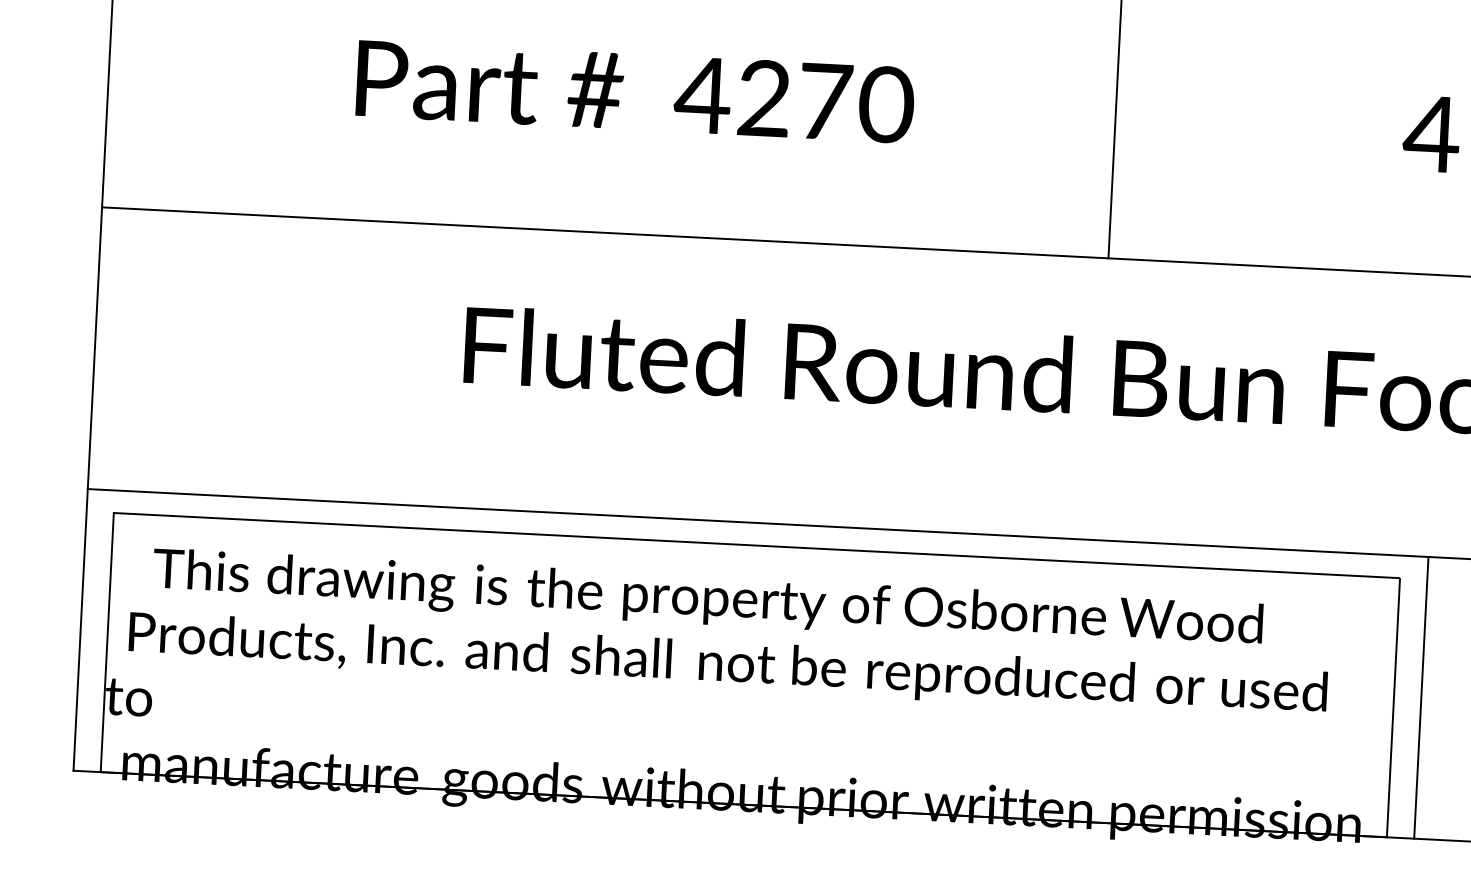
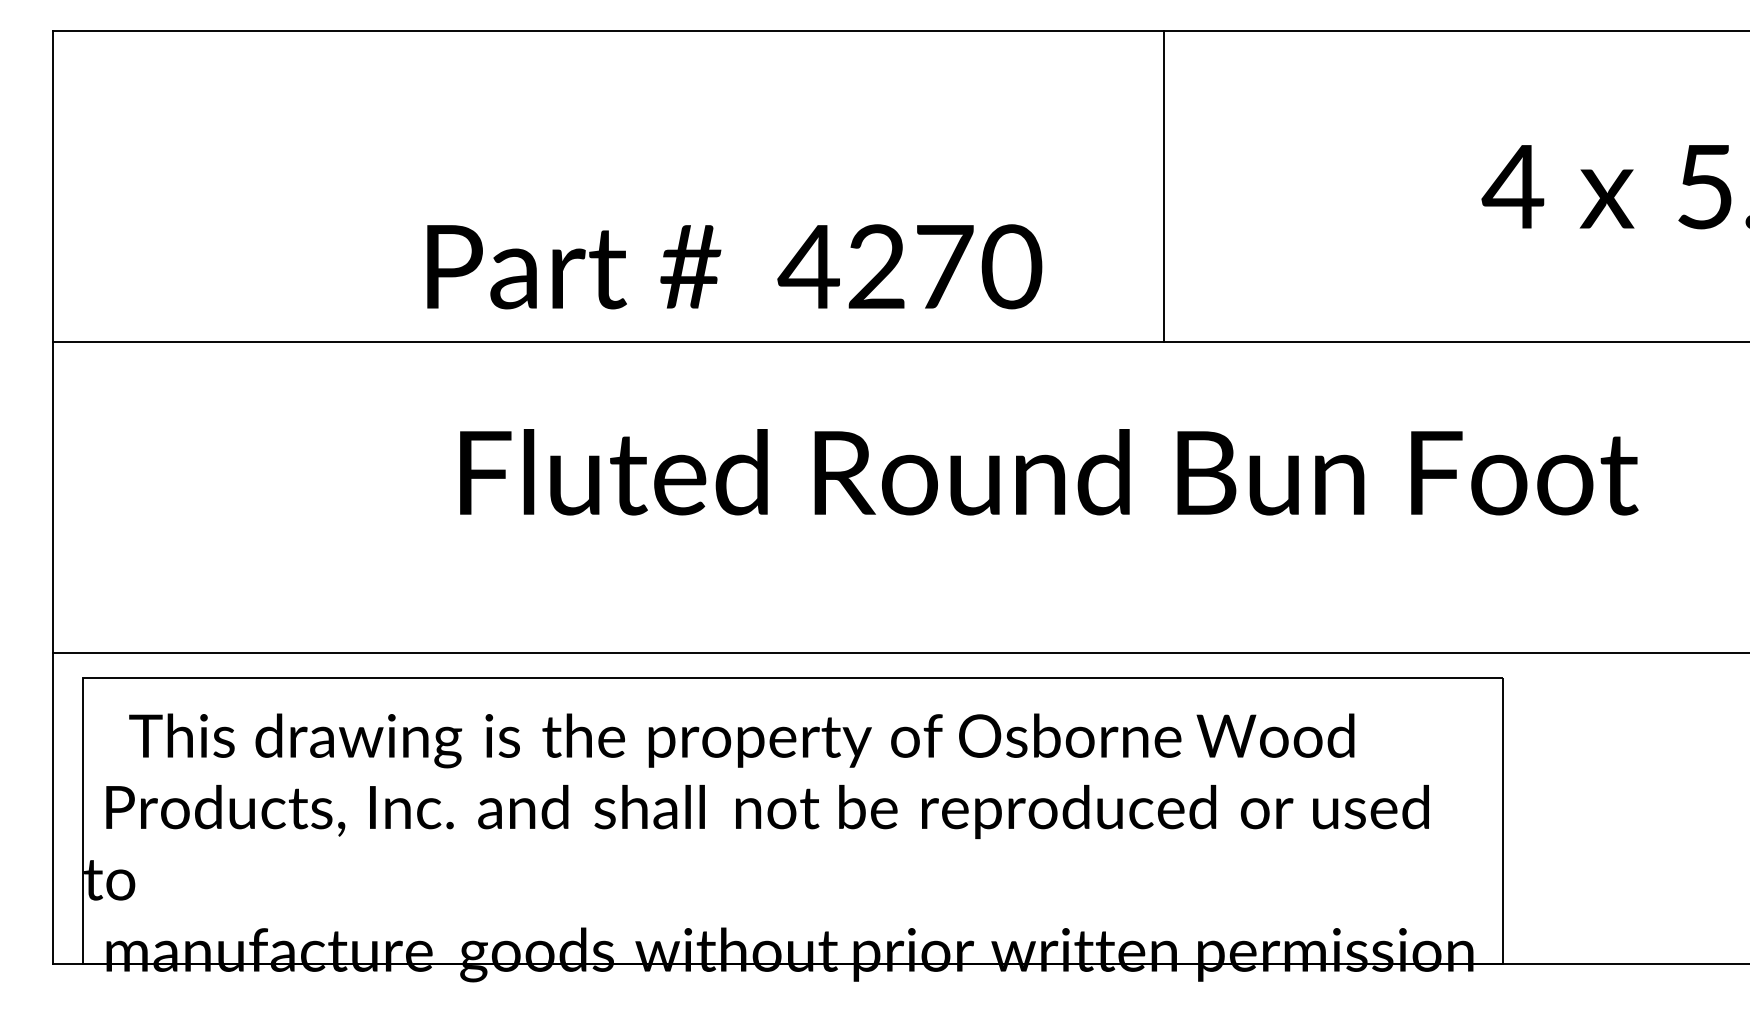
text: (635, 91) -> (734, 266), moved
line: (1421, 697) -> (1533, 807), removed

